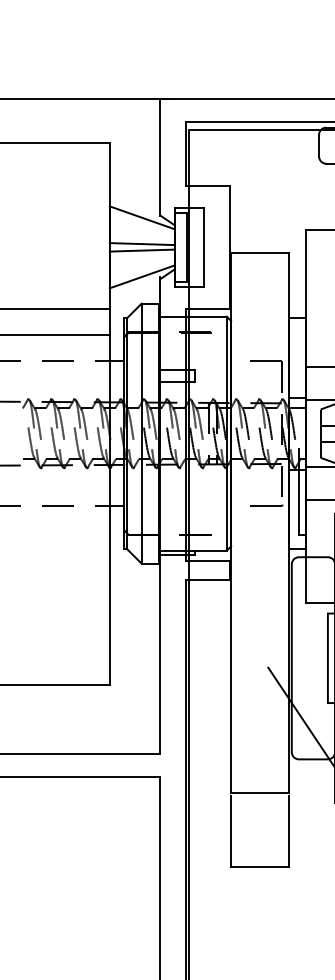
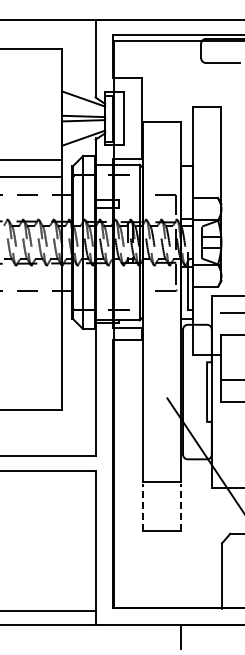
line: (230, 831) -> (142, 507), solid -> dashed
line: (289, 831) -> (181, 507), solid -> dashed

